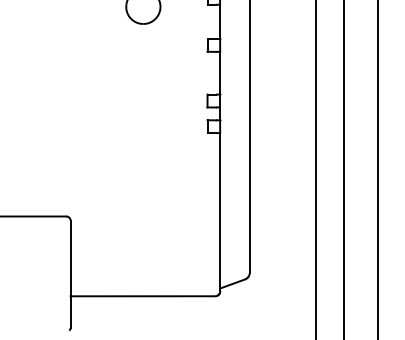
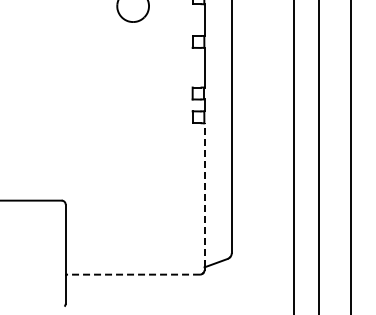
line: (220, 209) -> (204, 194), solid -> dashed
line: (142, 296) -> (132, 274), solid -> dashed

